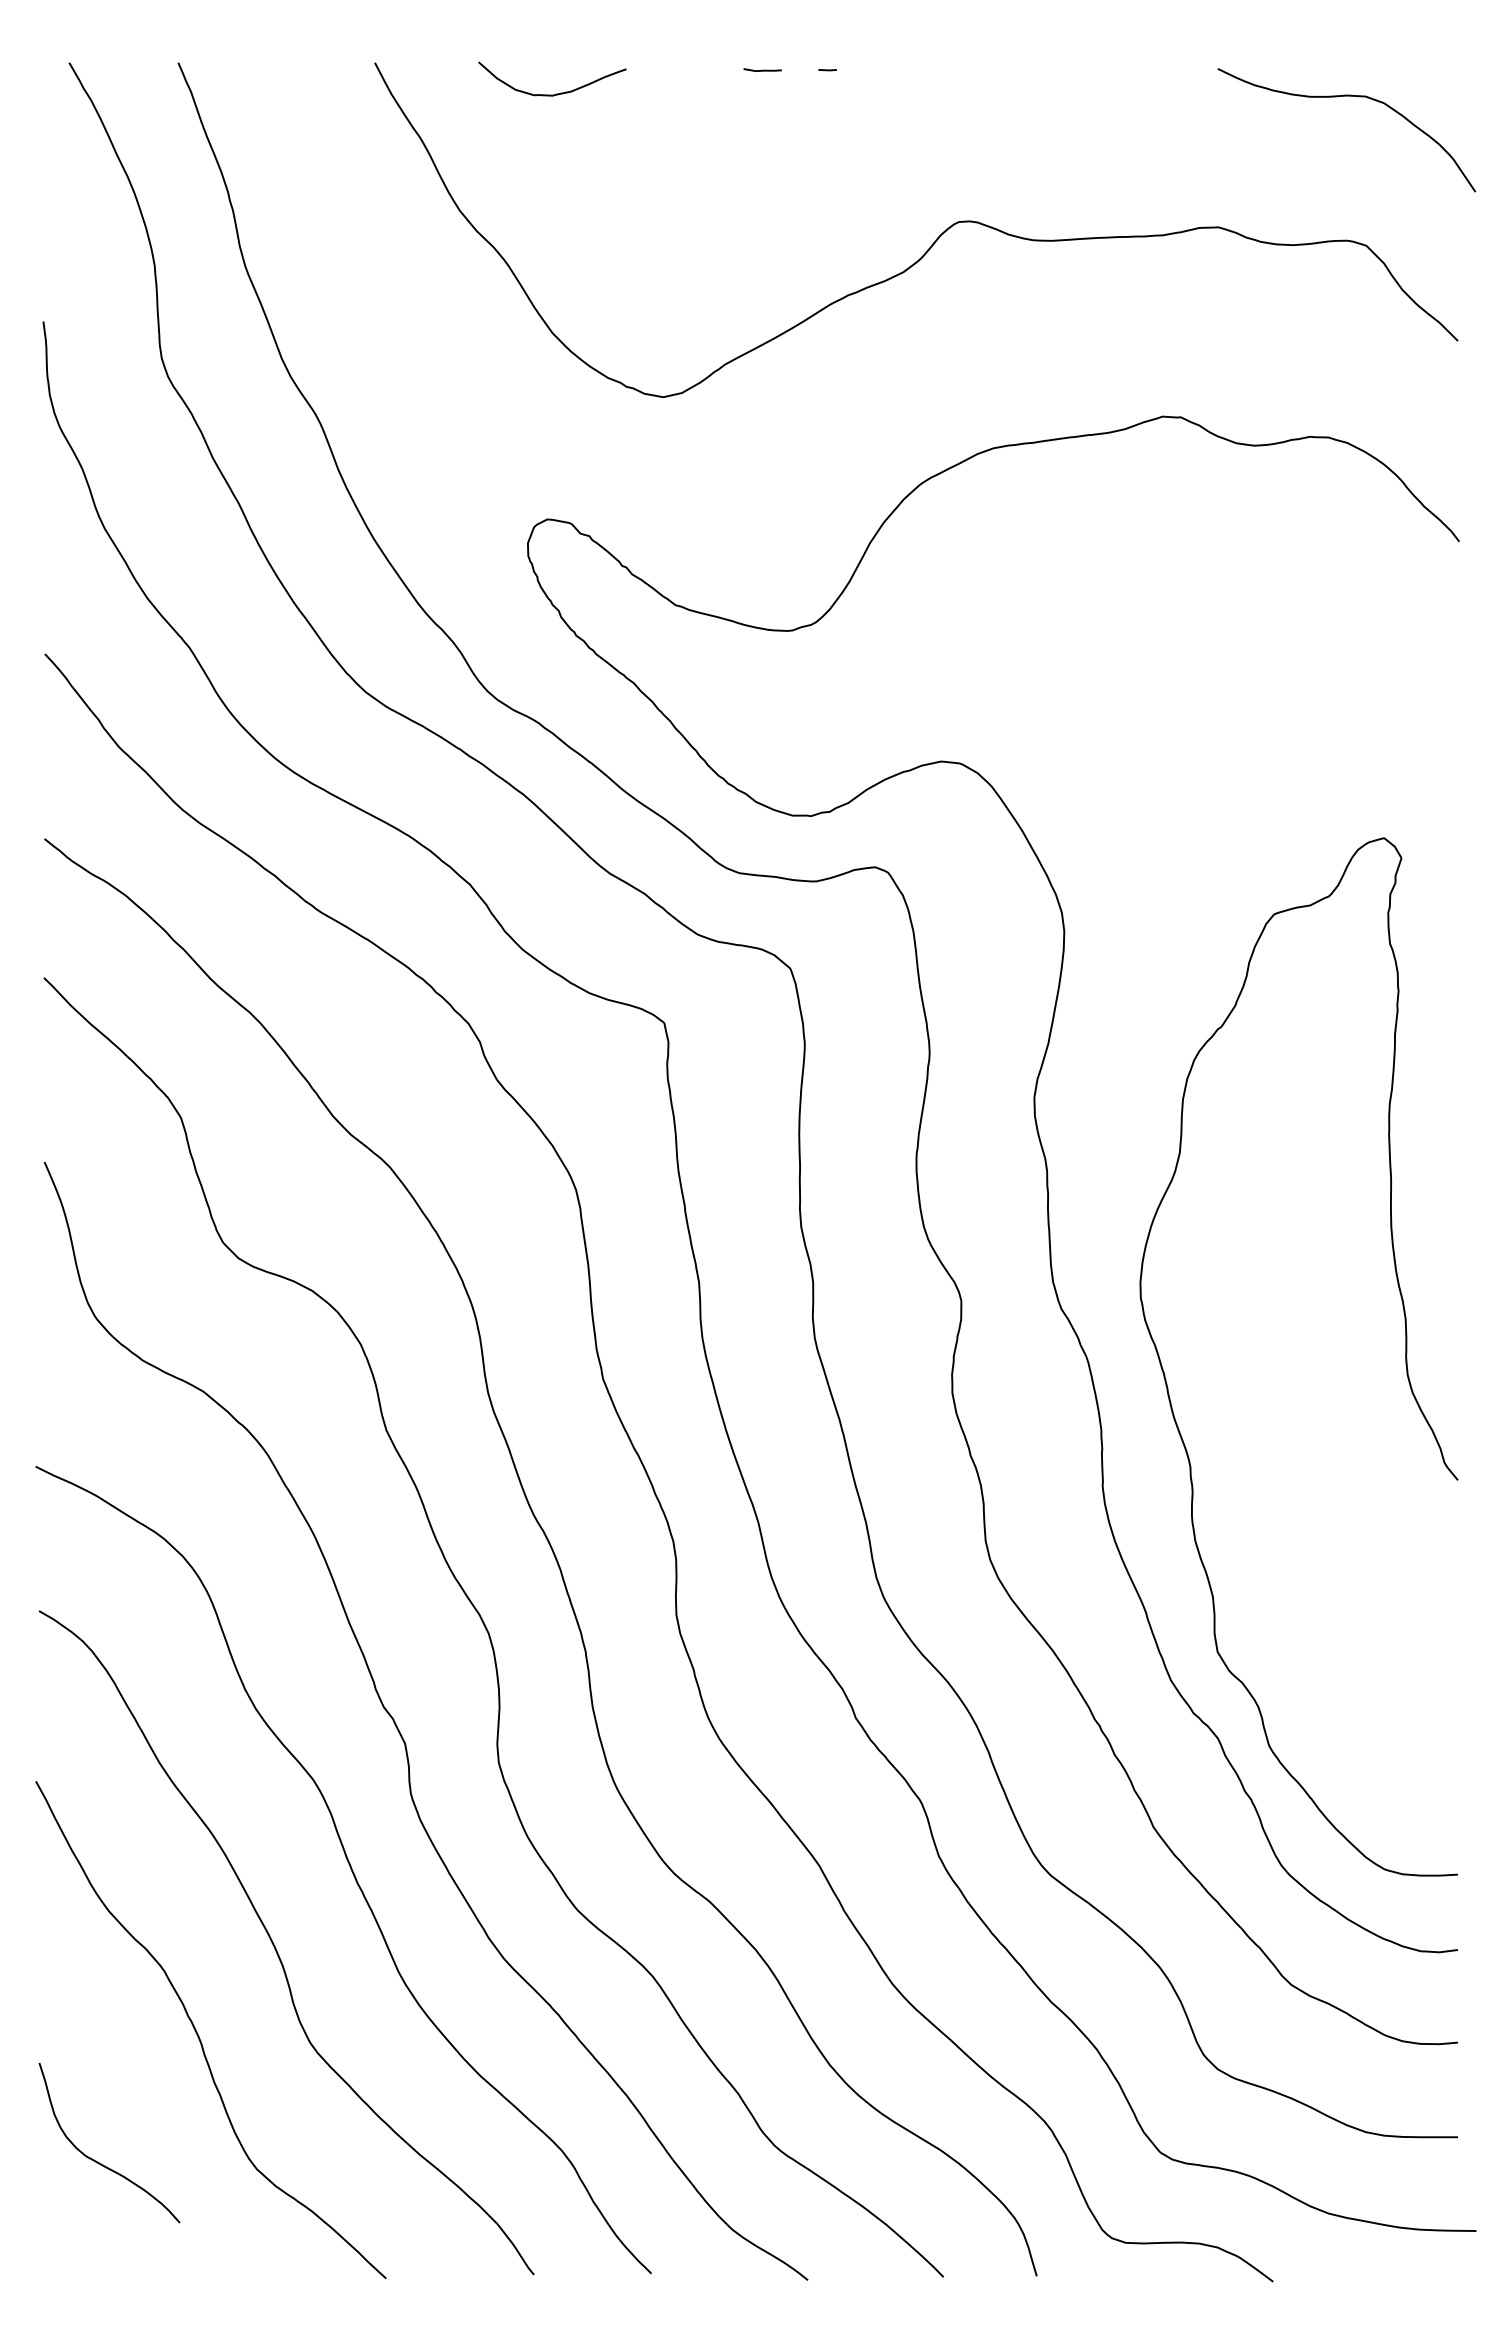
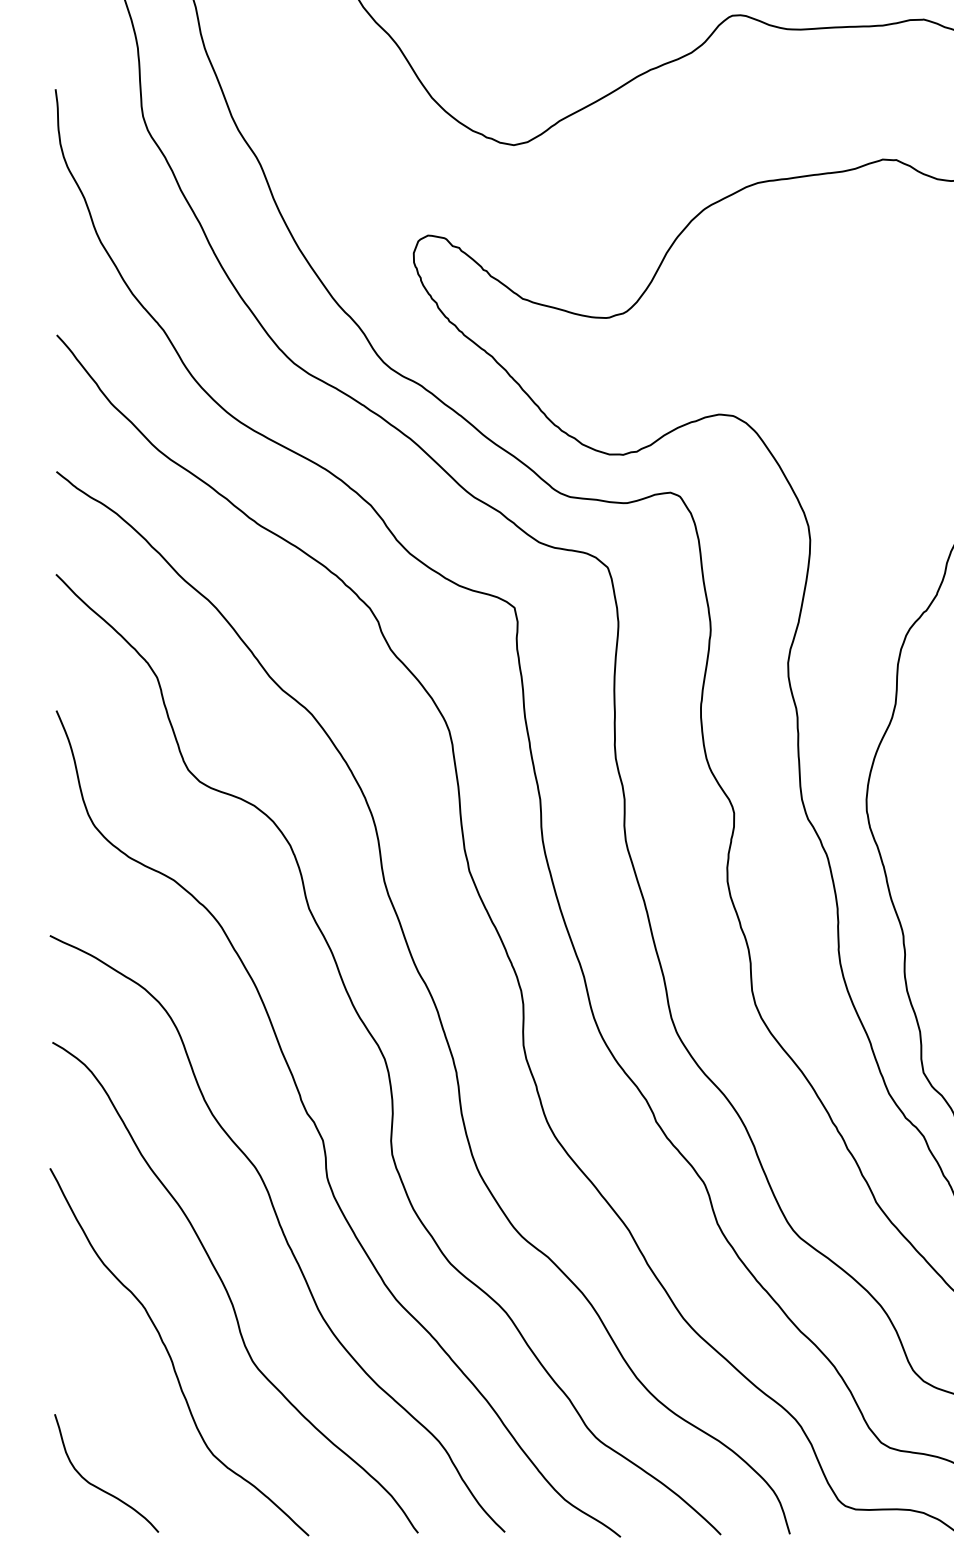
curve: (96, 2160) -> (97, 1486), moved

